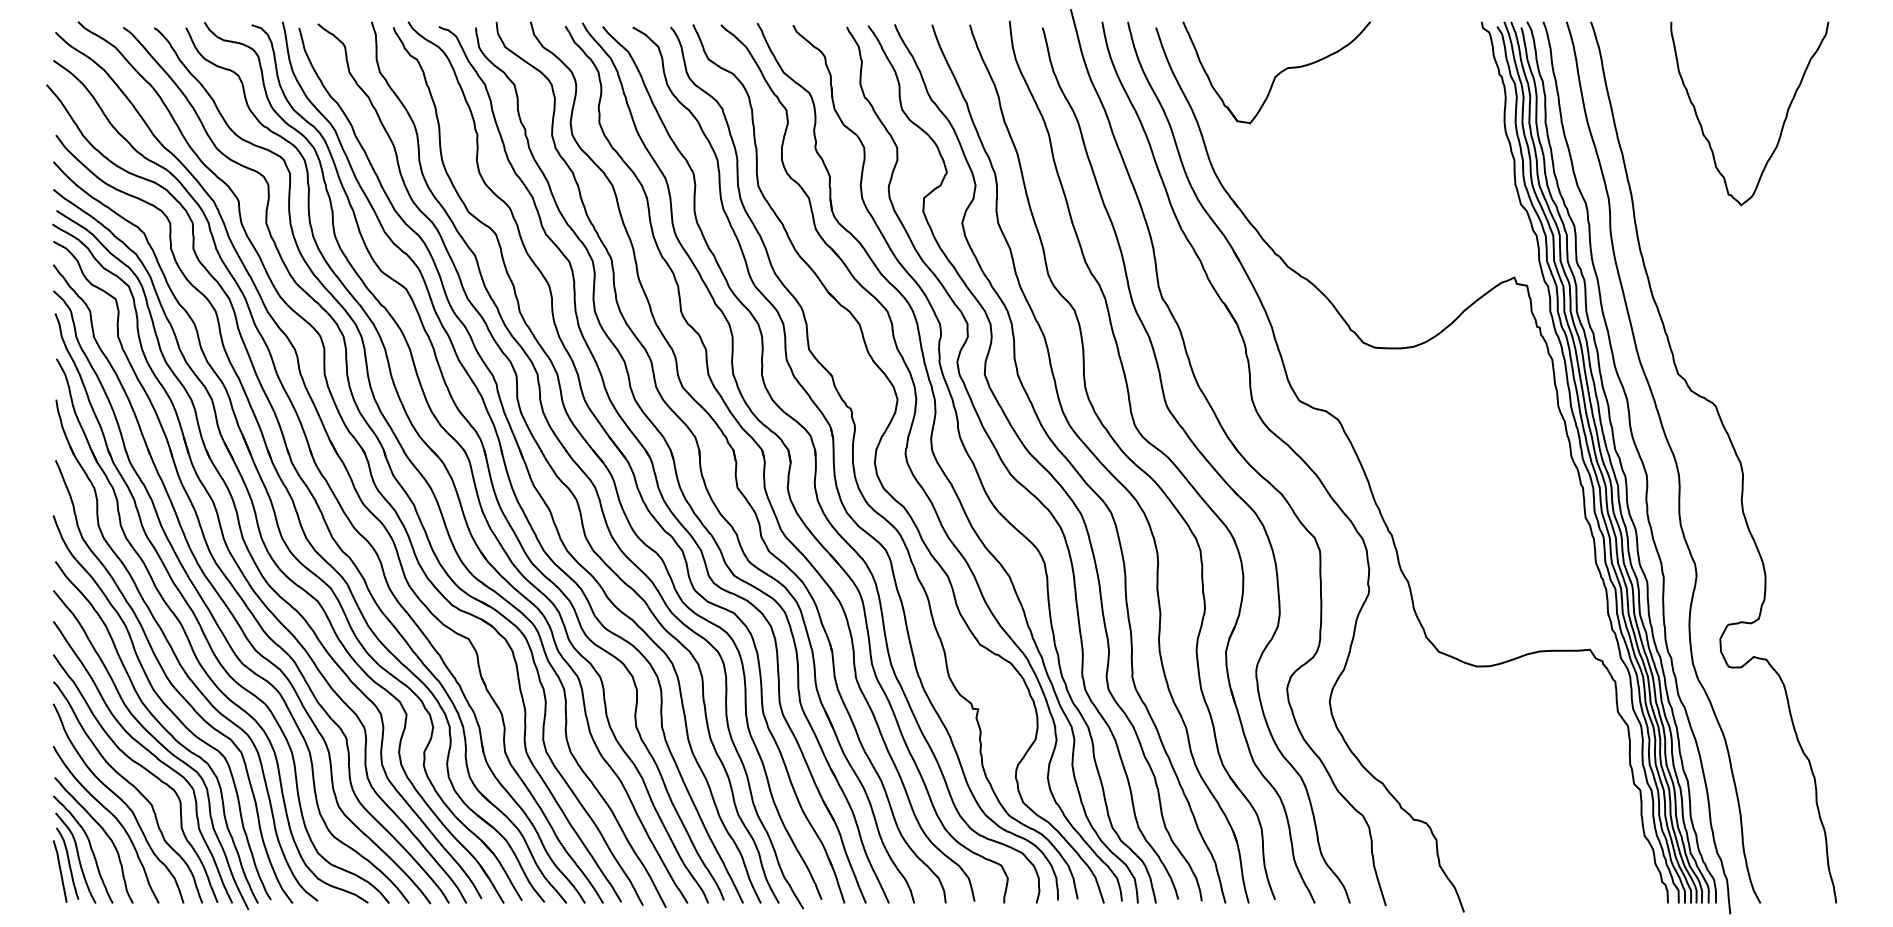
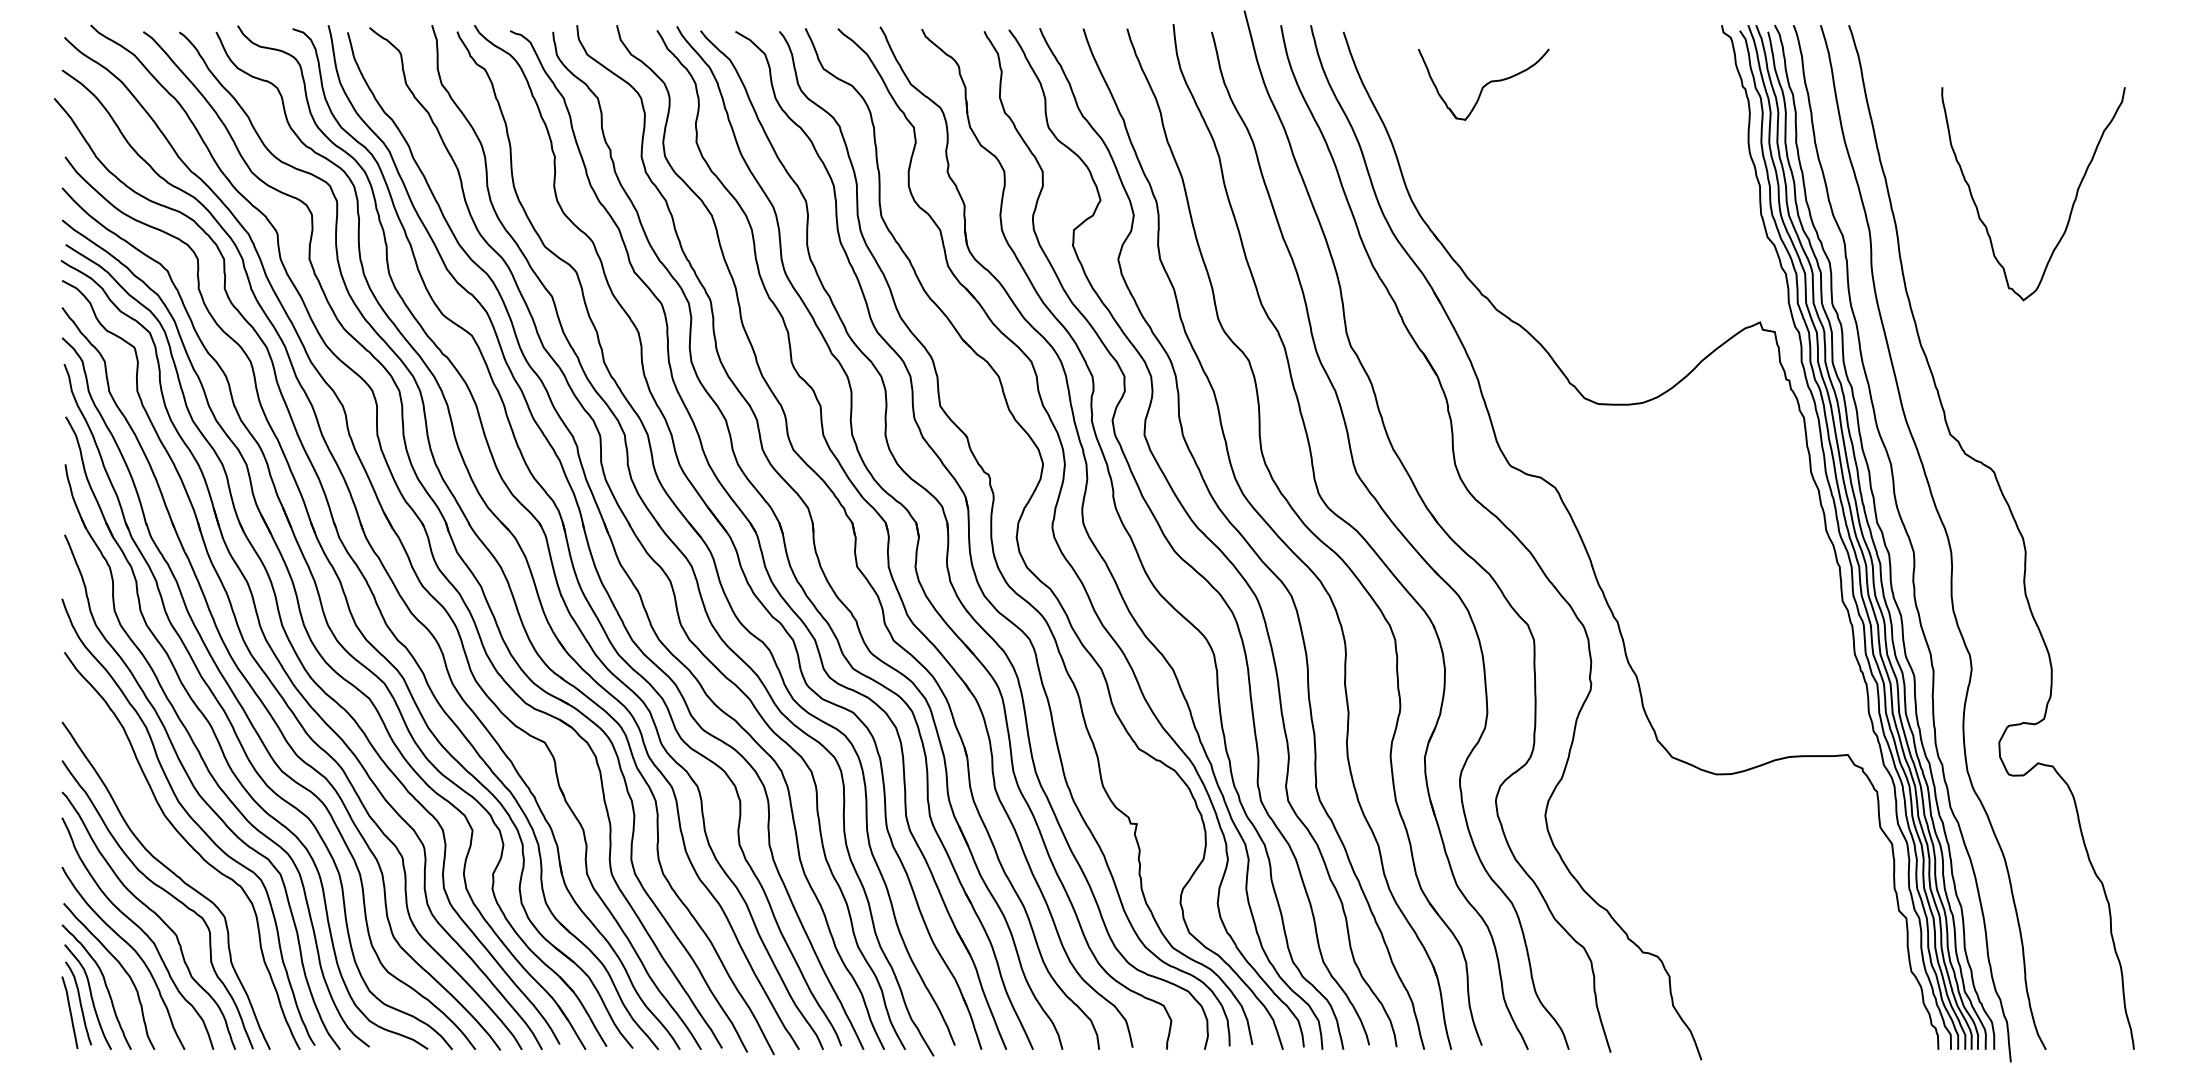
part: (1276, 72) -> (1483, 84), size x0.6
curve: (1782, 124) -> (2071, 206), moved
curve: (157, 742) -> (183, 862), removed

